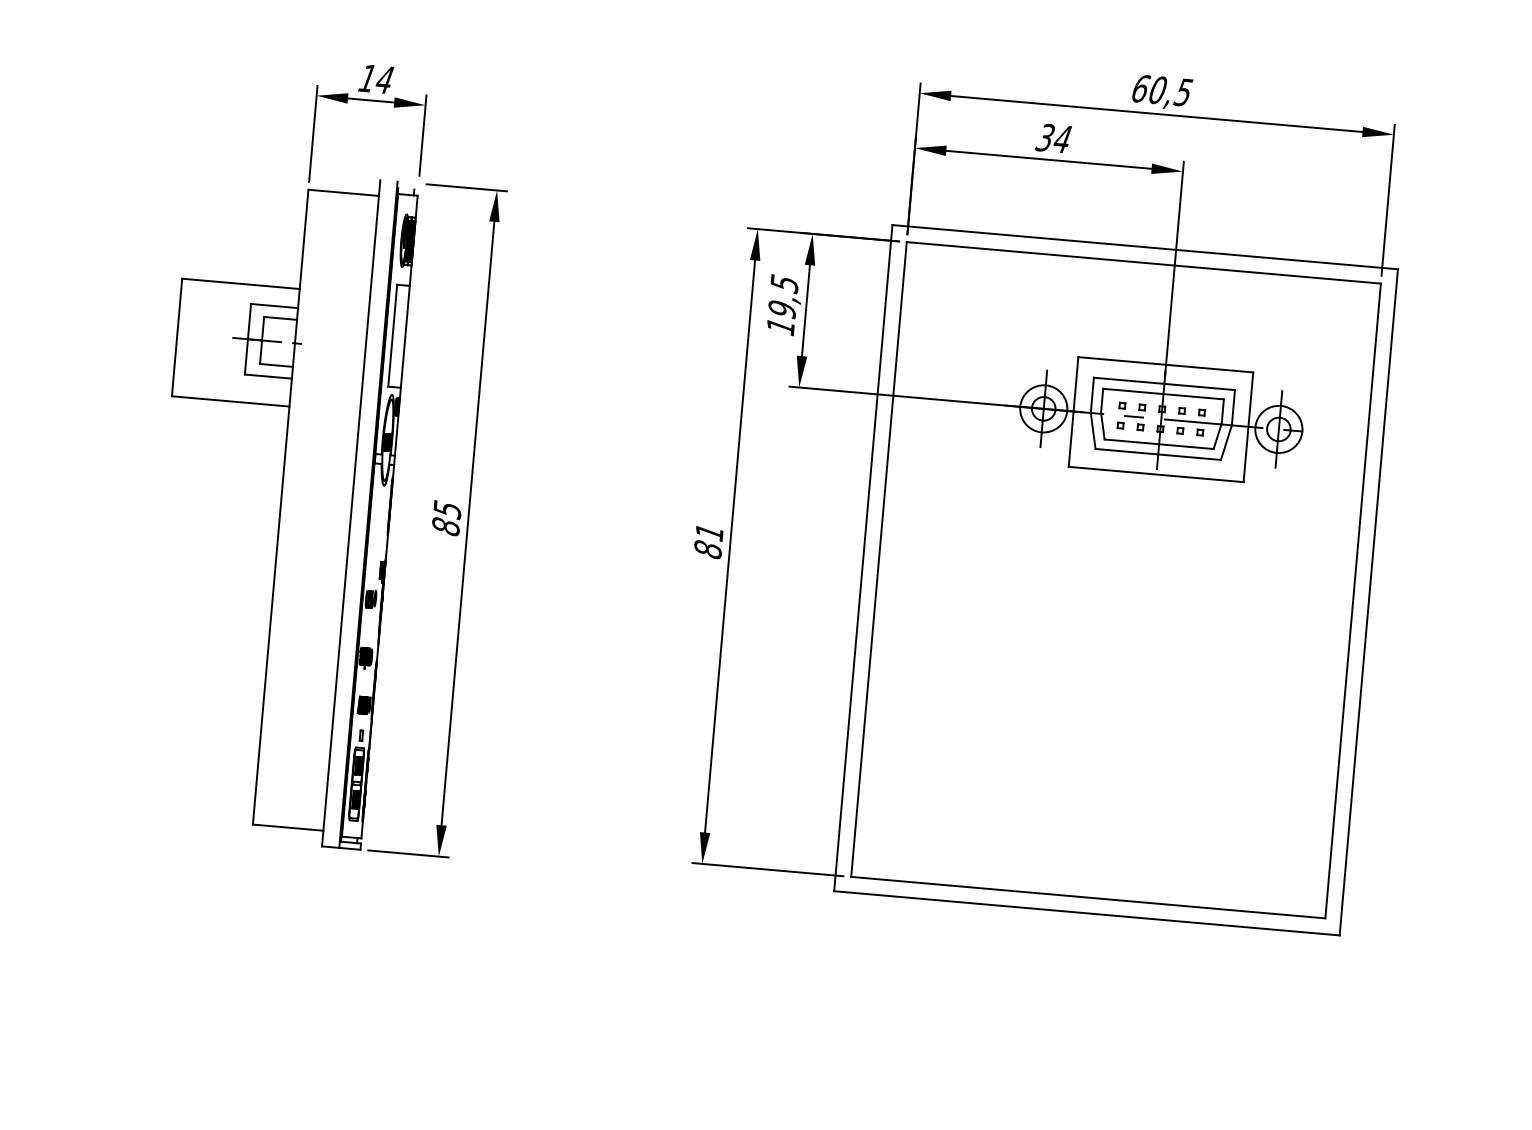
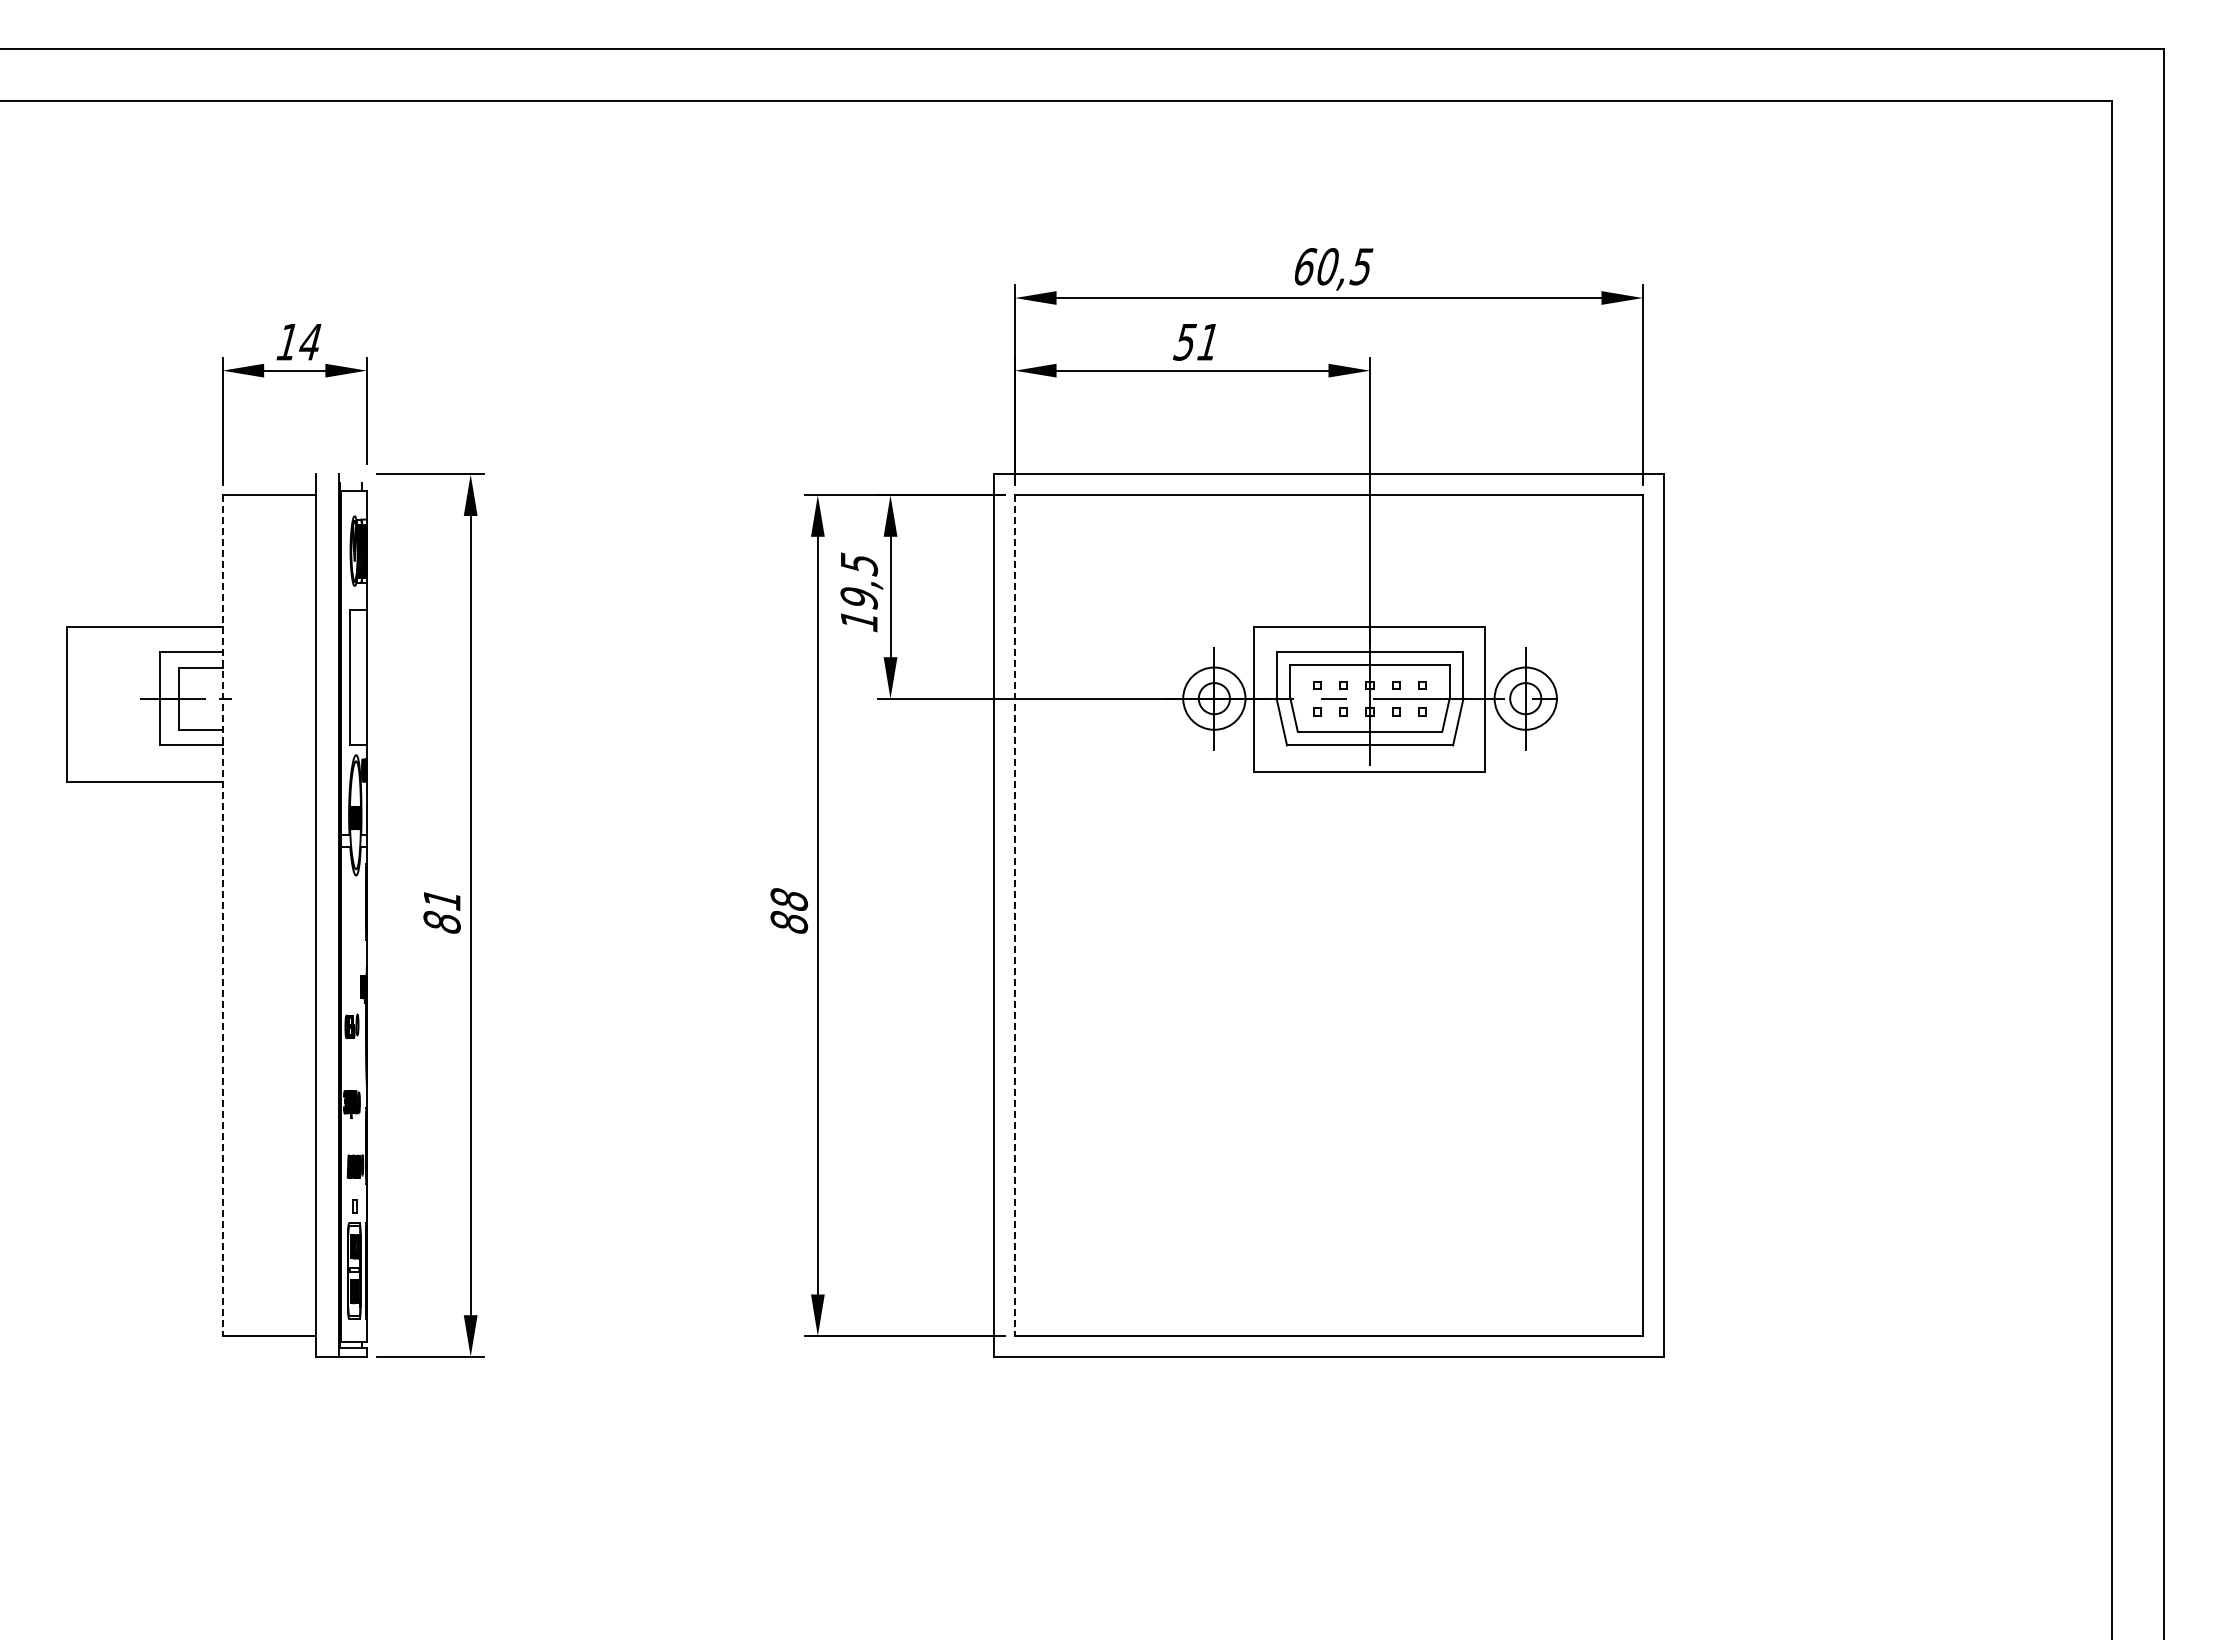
text: (1053, 138) -> (1196, 341), 34 -> 51
line: (280, 507) -> (222, 916), solid -> dashed
text: (447, 510) -> (442, 900), 85 -> 81
text: (709, 532) -> (789, 899), 81 -> 88
line: (879, 560) -> (1015, 916), solid -> dashed

